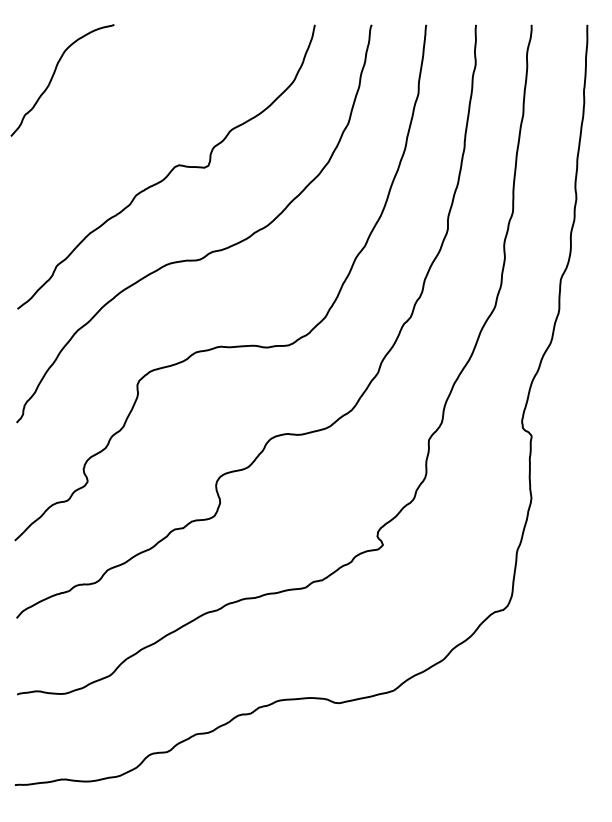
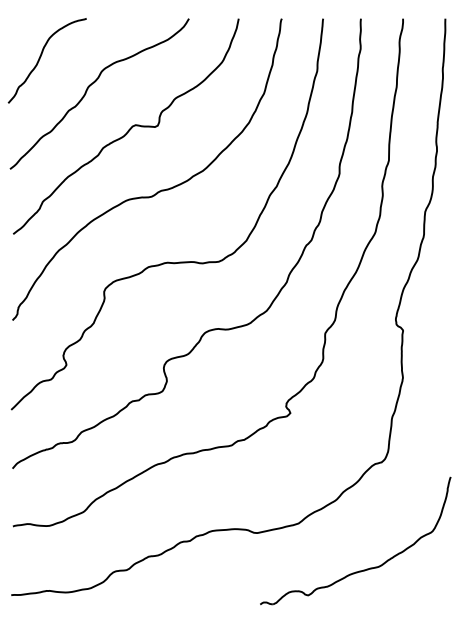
curve: (124, 110) -> (94, 83), added
part: (483, 749) -> (366, 568), added

